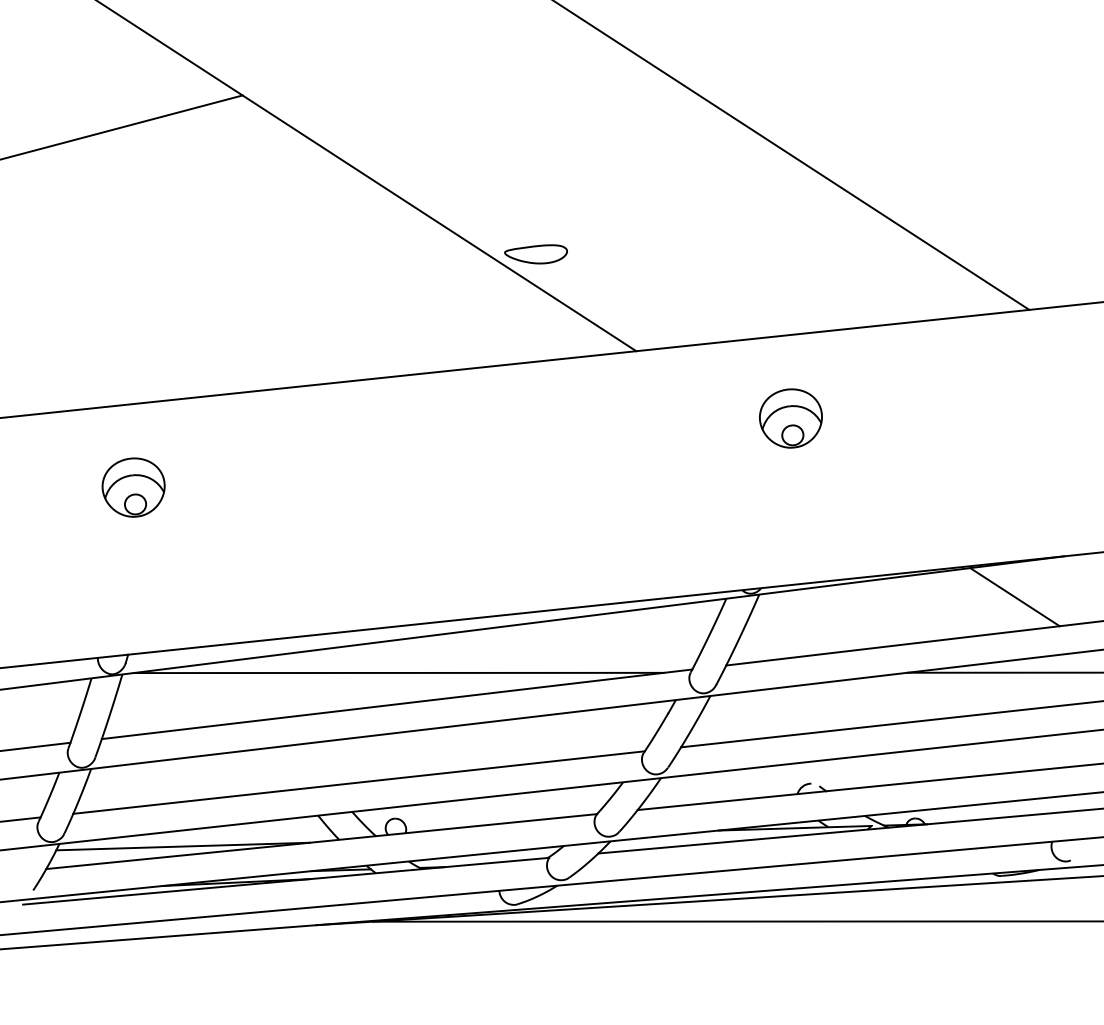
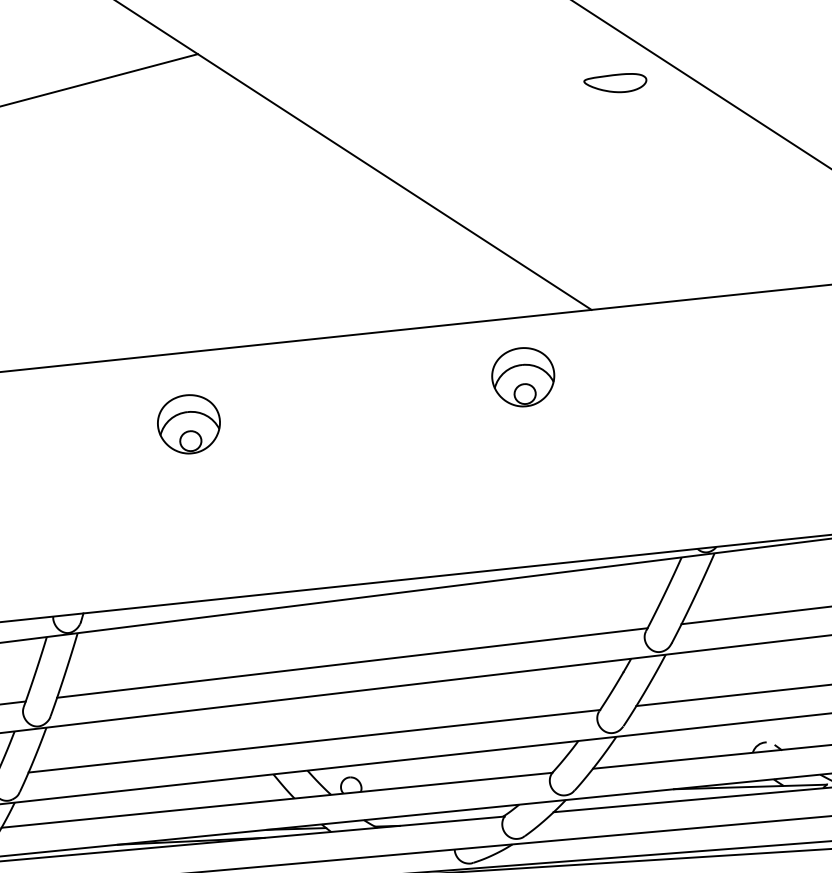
part: (535, 254) -> (614, 83), moved
part: (790, 418) -> (522, 377), moved
part: (133, 487) -> (188, 424), moved
line: (398, 672) -> (353, 631), removed
line: (182, 846) -> (137, 805), removed

